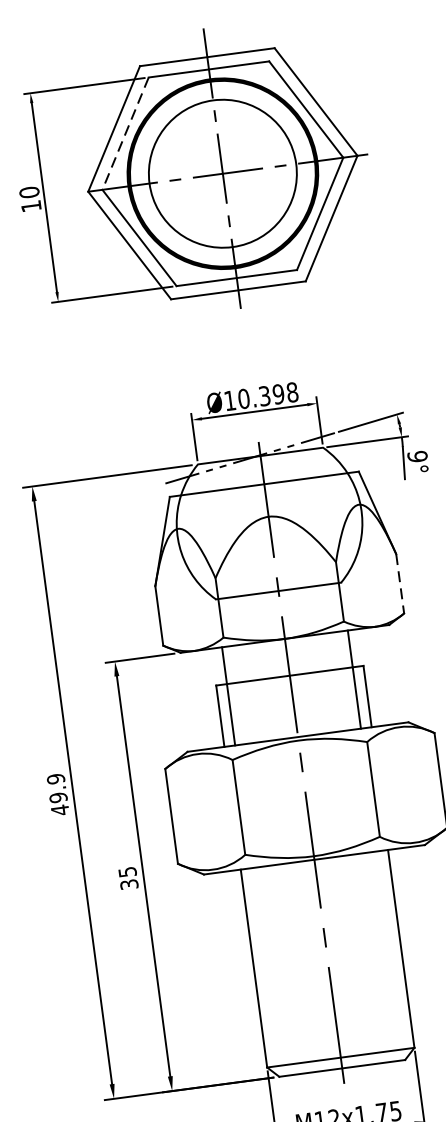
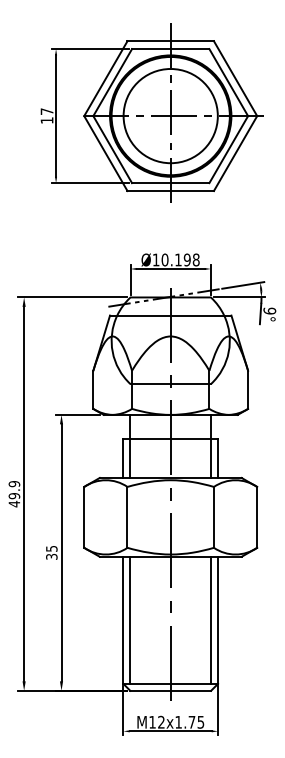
line: (125, 133) -> (112, 82), dashed -> solid
text: (28, 192) -> (46, 111), 10 -> 17
text: (264, 395) -> (178, 259), Ø10.398 -> Ø10.198
line: (400, 584) -> (248, 390), dashed -> solid
line: (390, 948) -> (211, 619), added
line: (264, 965) -> (130, 619), added

